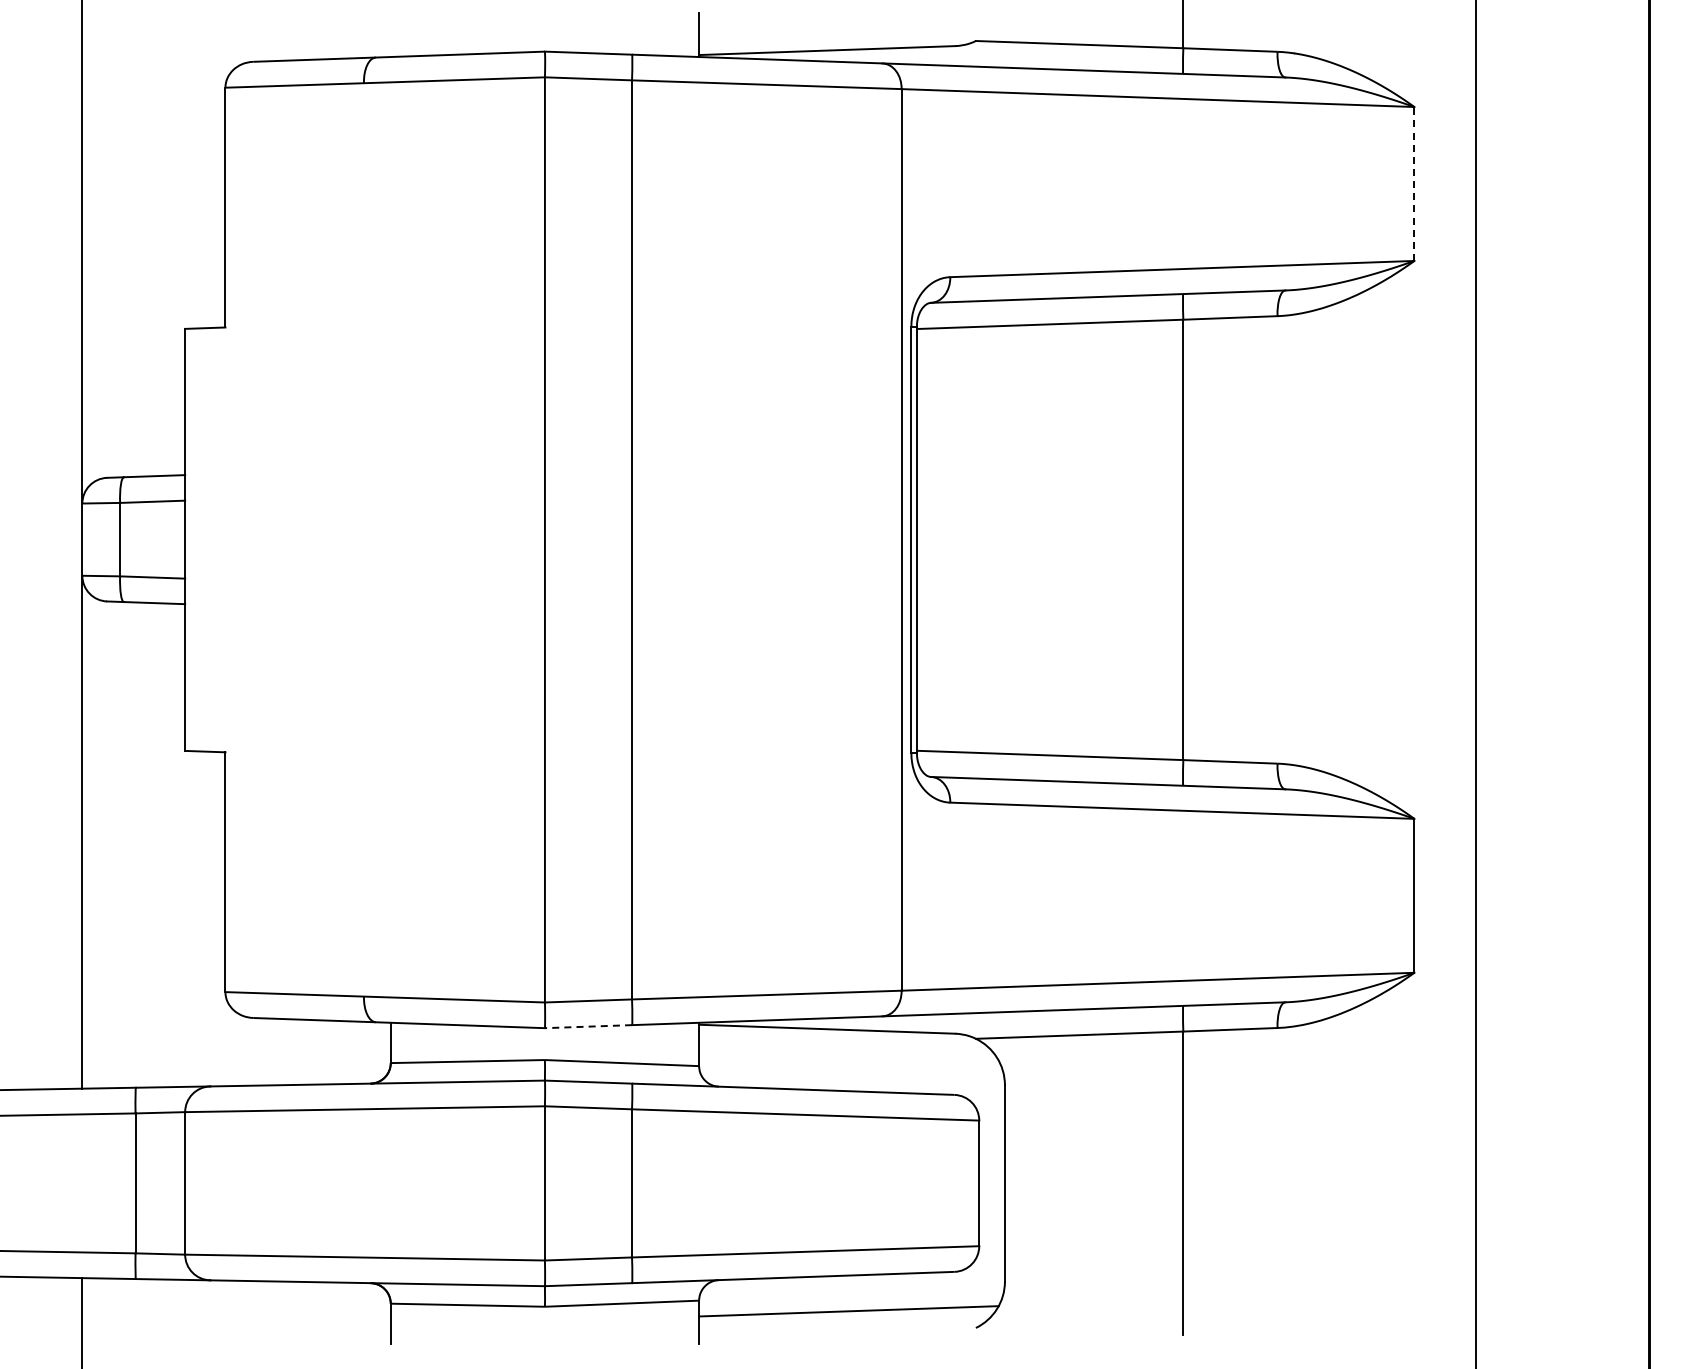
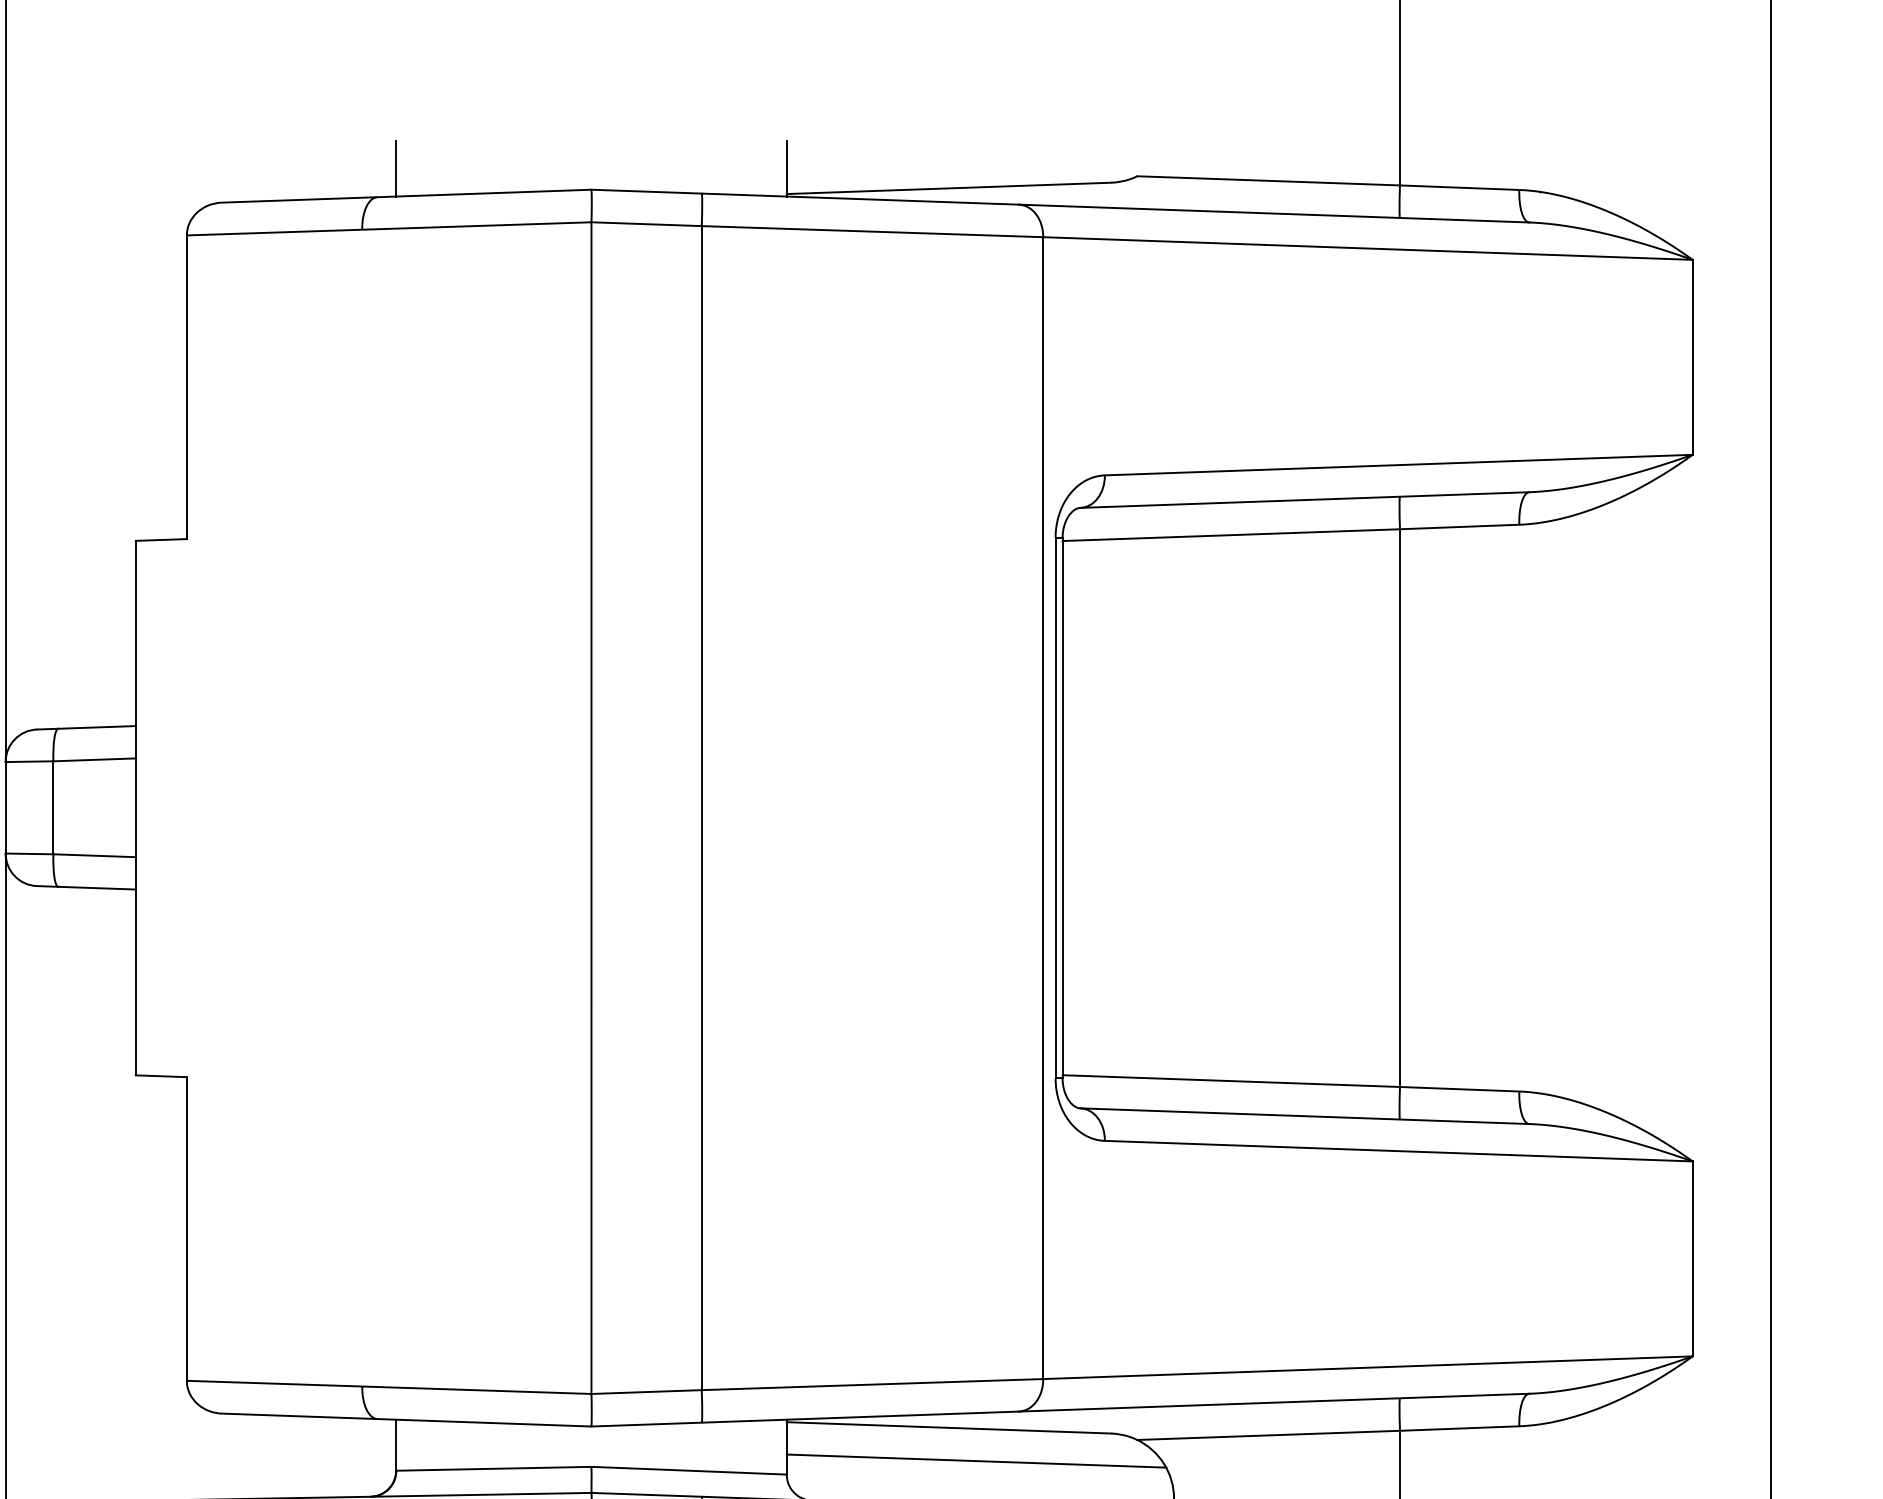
line: (390, 35) -> (395, 169), added
line: (1414, 183) -> (1692, 356), dashed -> solid
line: (588, 1026) -> (646, 1424), dashed -> solid
line: (848, 1055) -> (975, 1461), added

